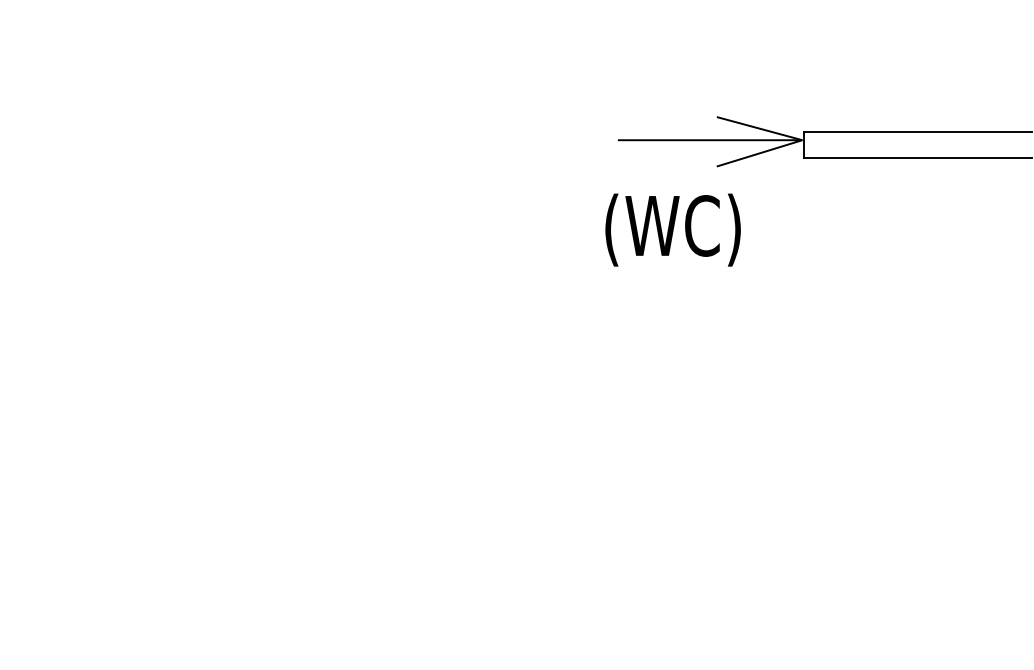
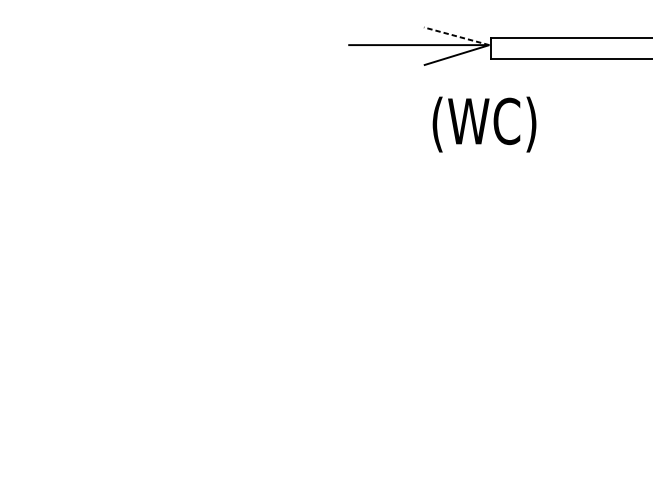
line: (759, 128) -> (456, 36), solid -> dashed
text: (672, 229) -> (484, 124), moved

